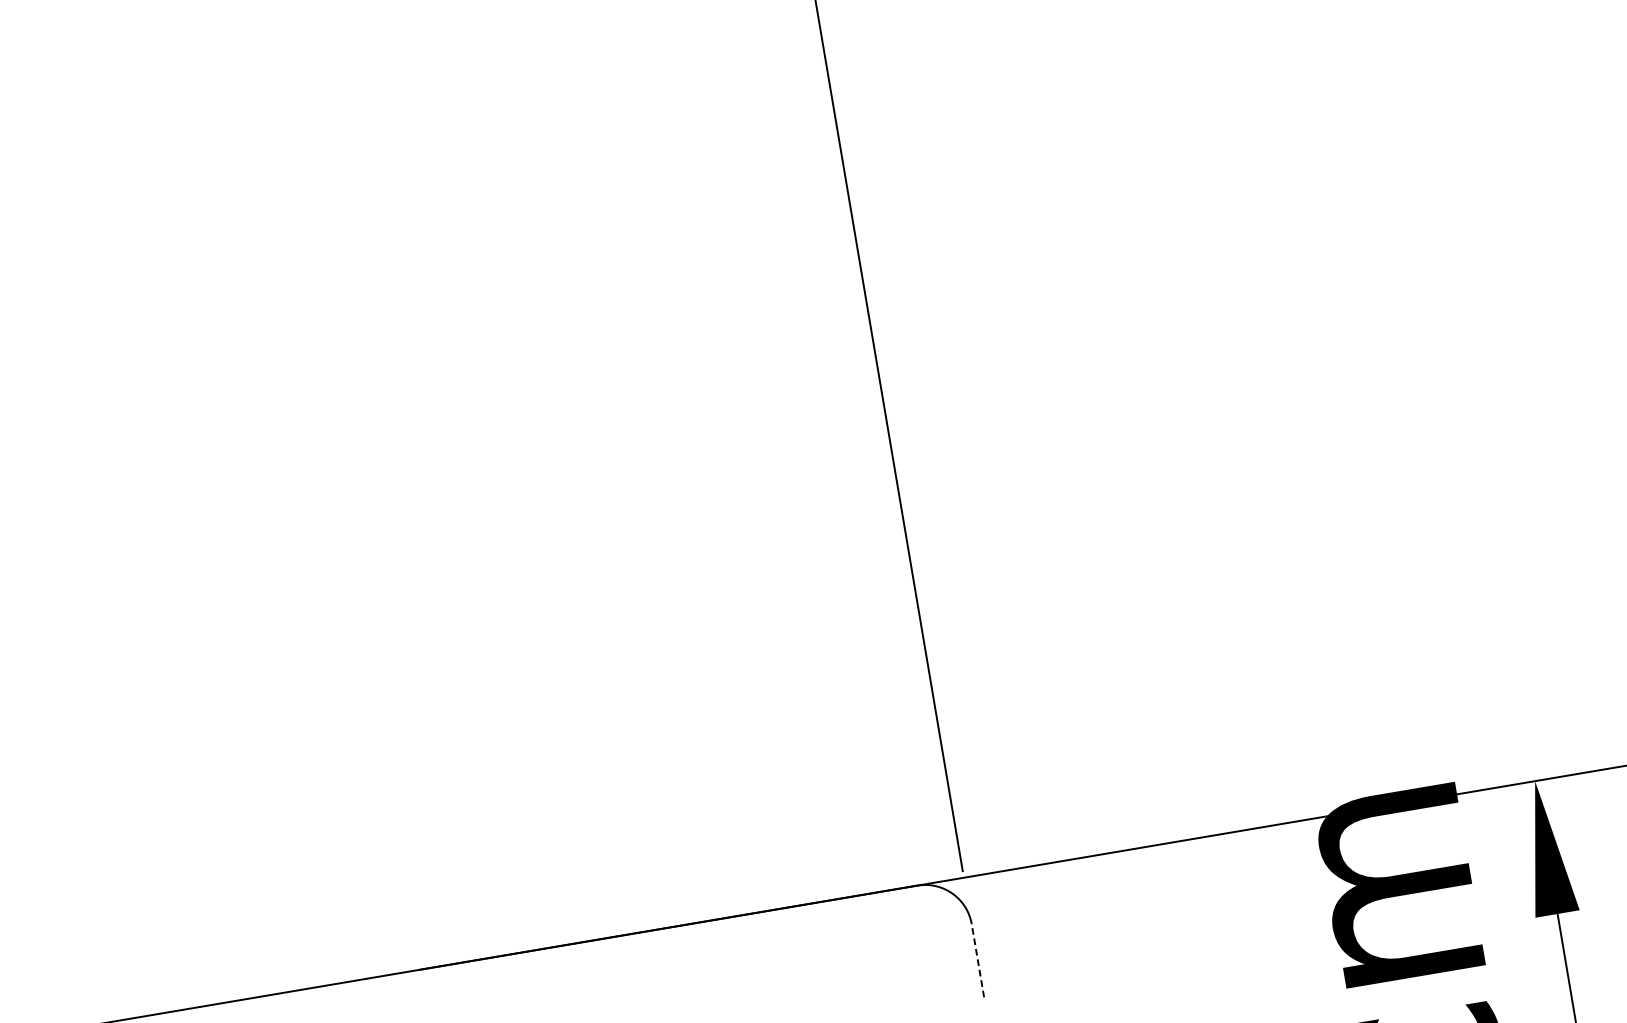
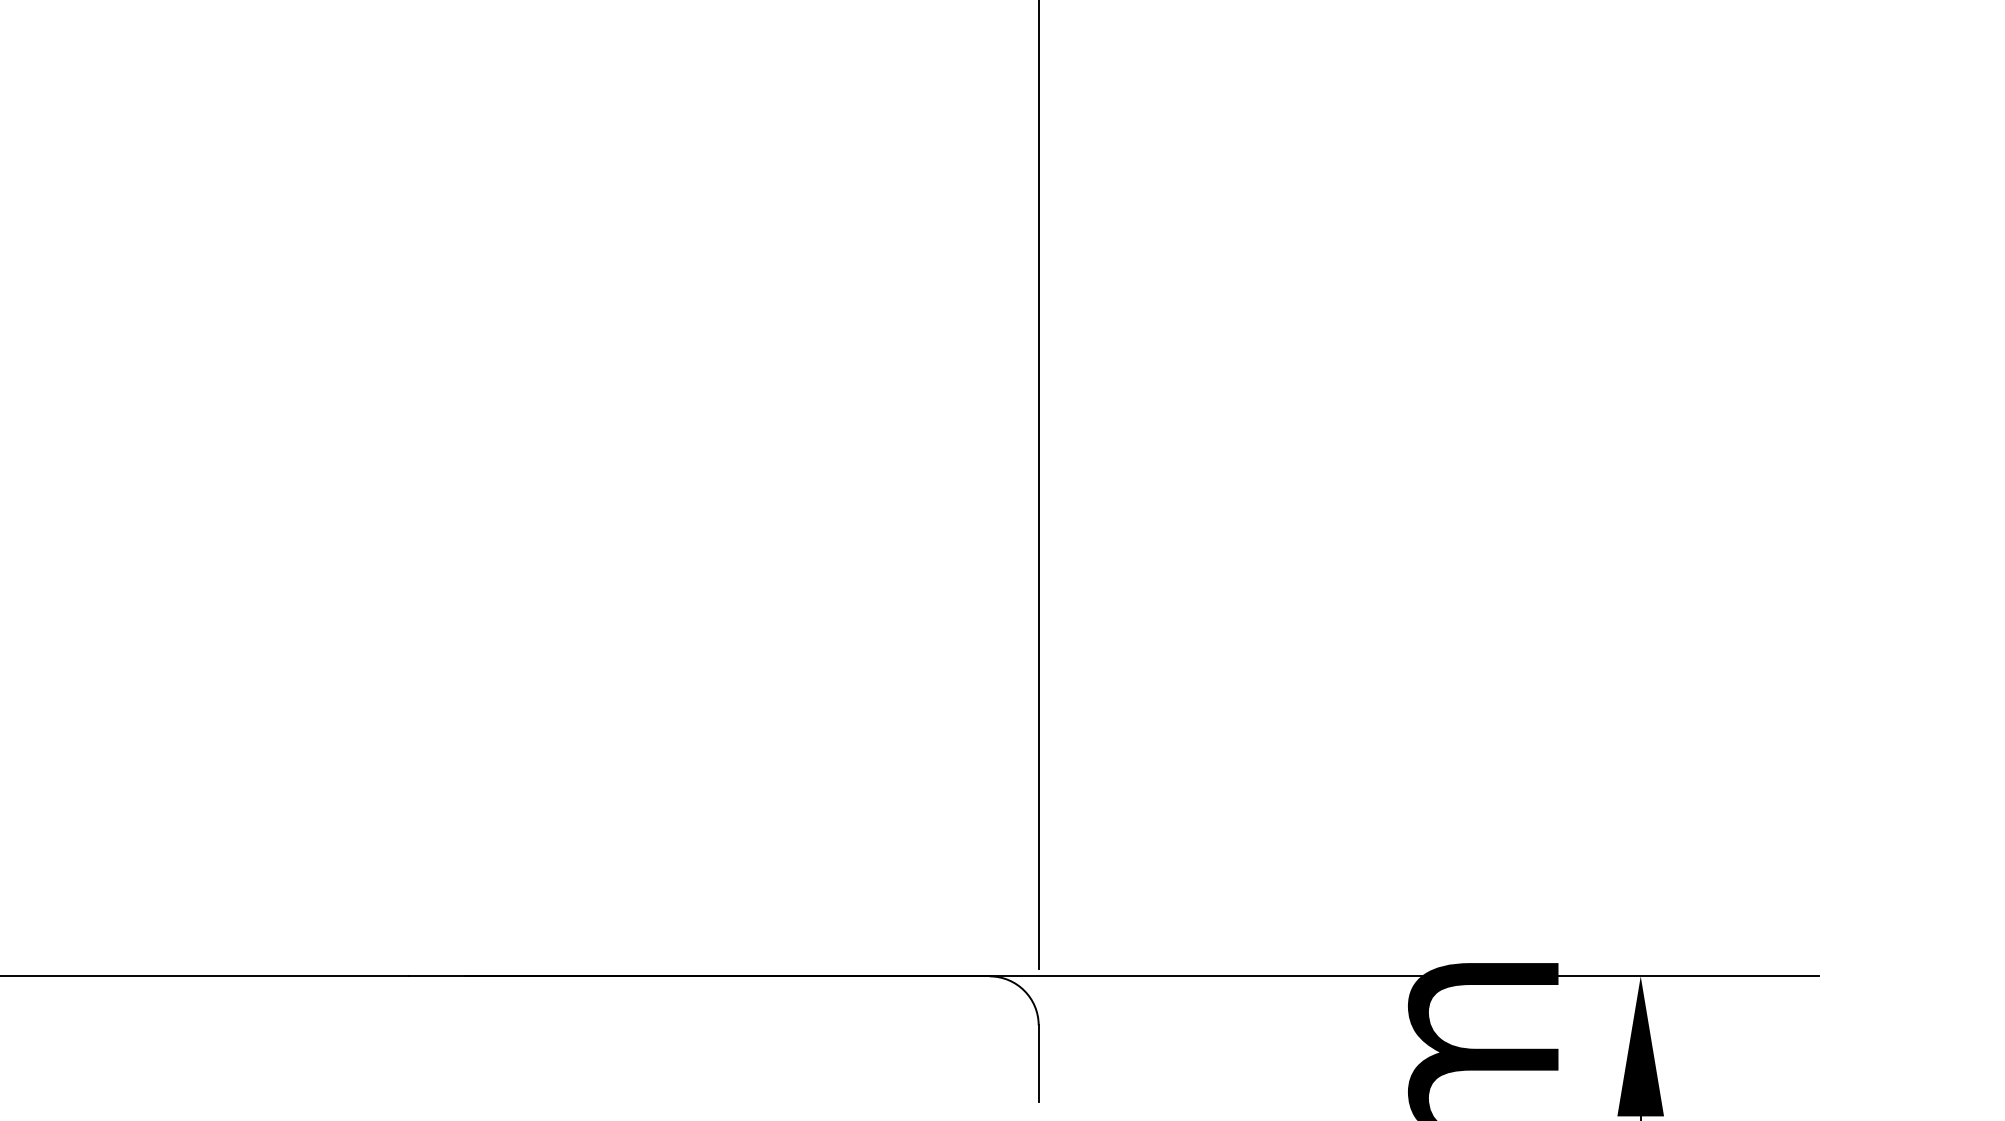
line: (977, 960) -> (1038, 1063), dashed -> solid

